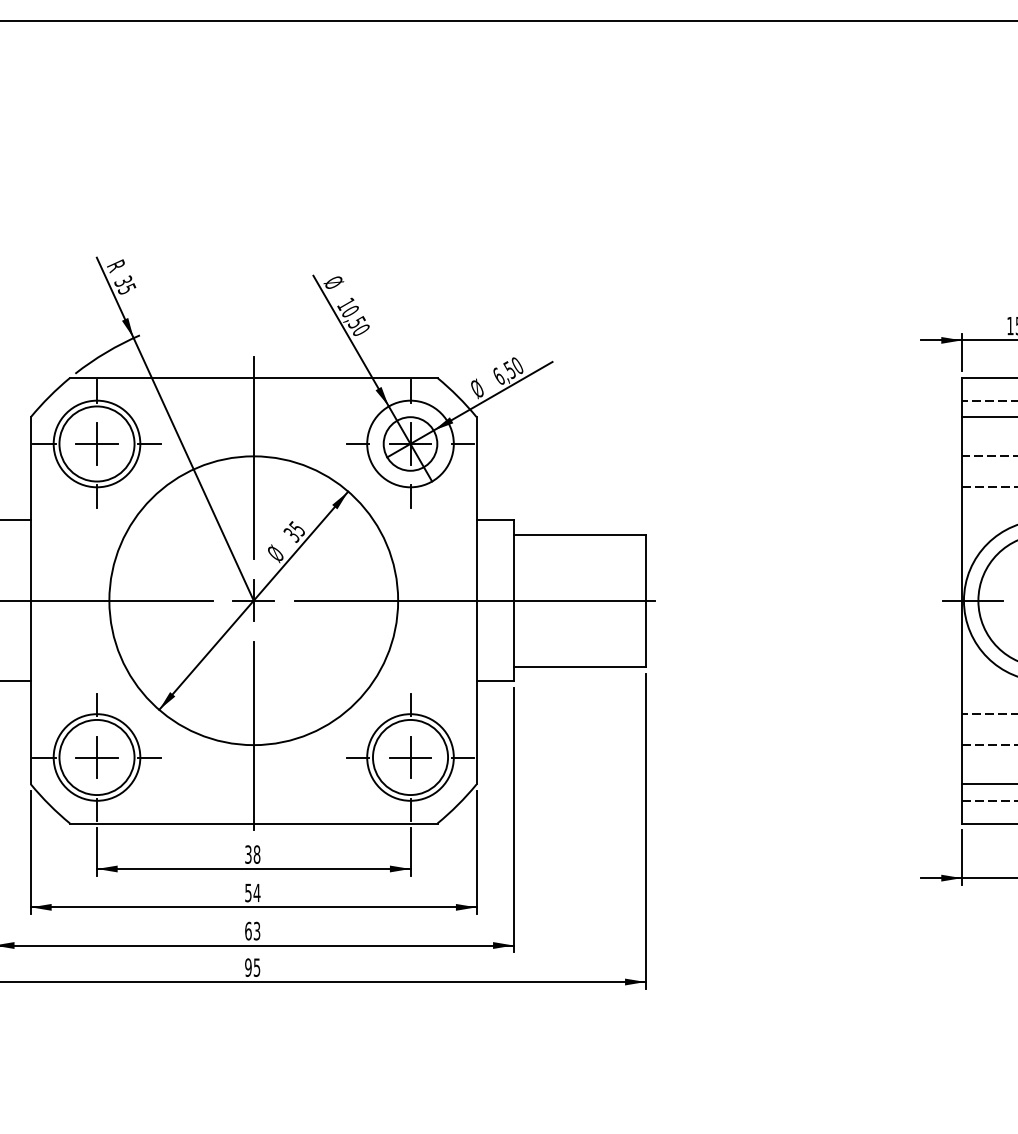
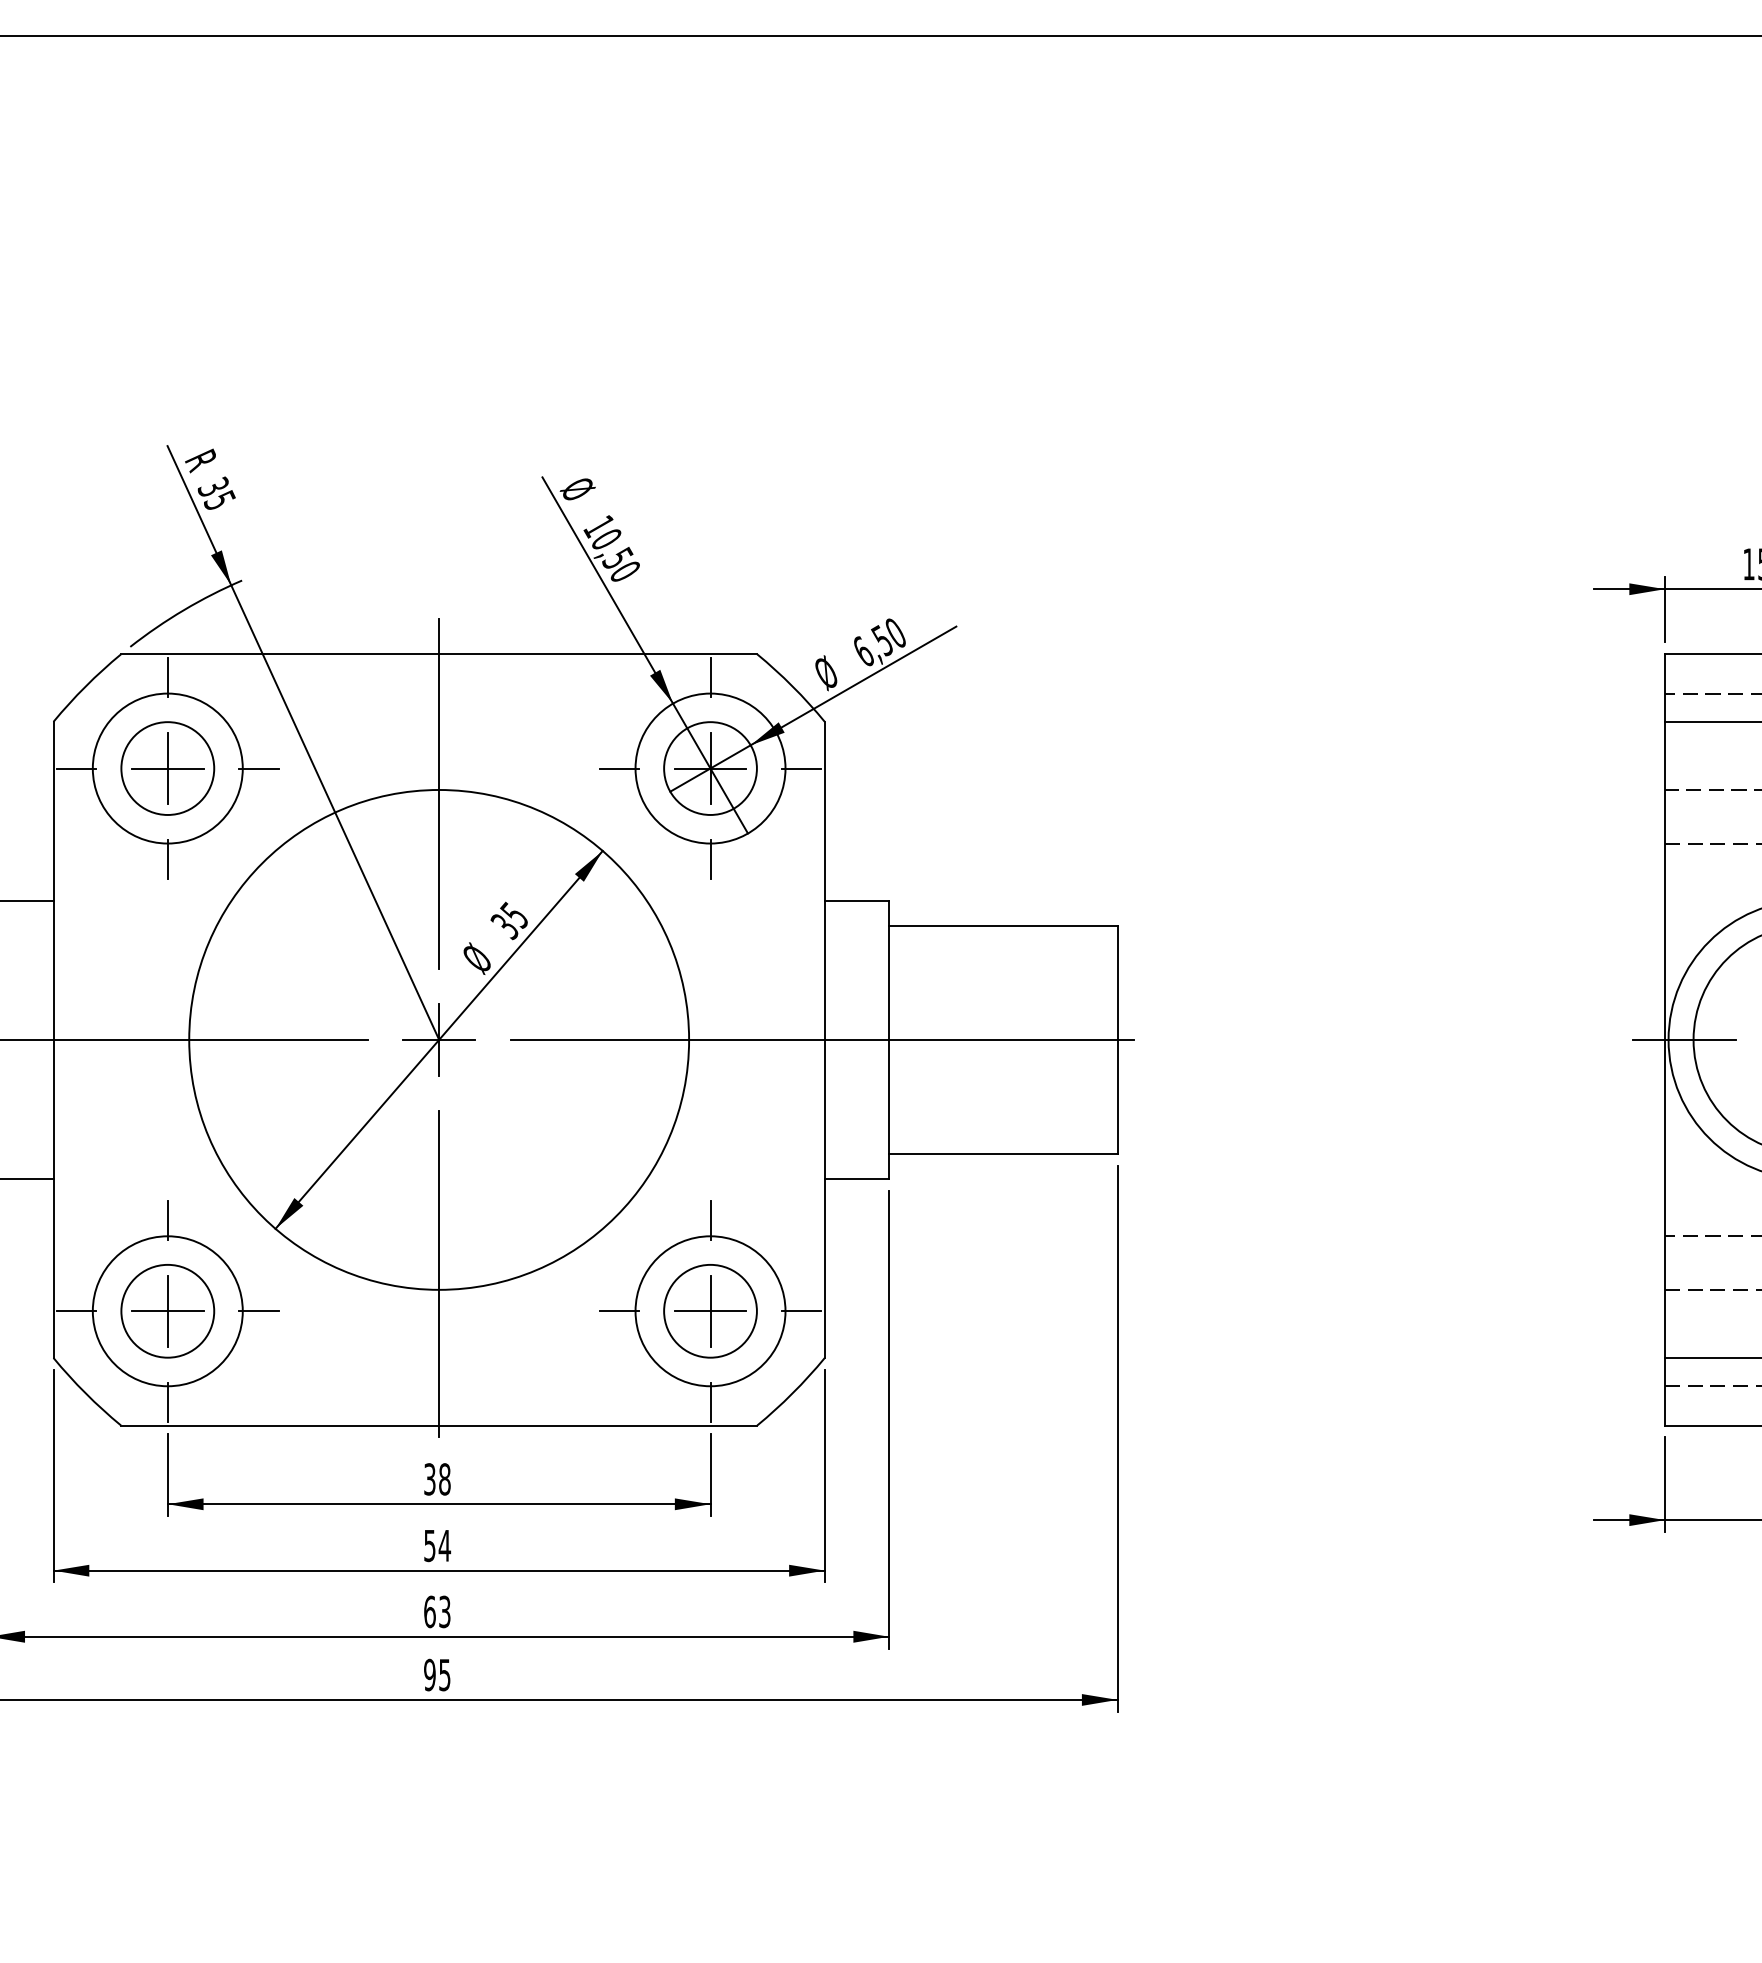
circle: (96, 443) -> (166, 767), size x0.71
circle: (96, 757) -> (166, 1311), size x0.71
circle: (410, 757) -> (710, 1311), size x0.71

